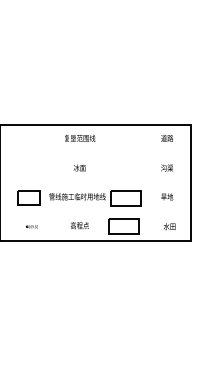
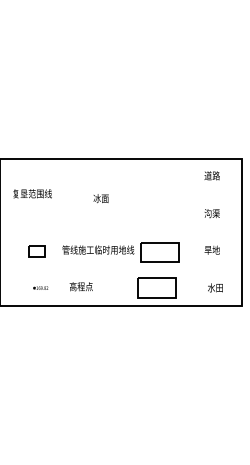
text: (79, 138) -> (32, 193), moved
text: (79, 168) -> (100, 198), moved
part: (28, 197) -> (36, 251), size x0.6
text: (79, 225) -> (80, 286), moved

